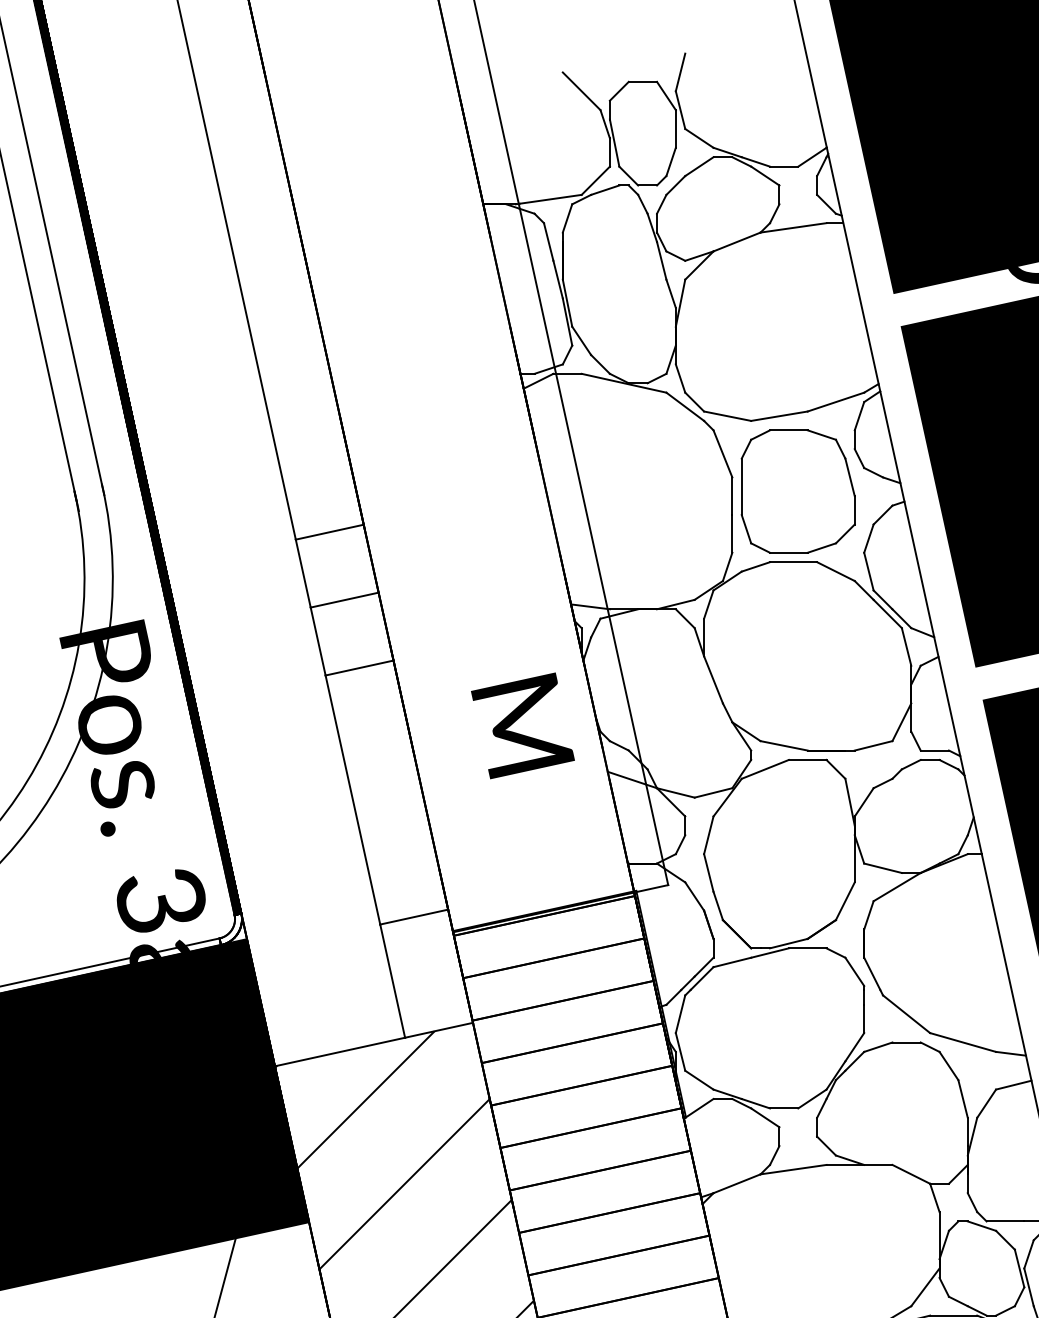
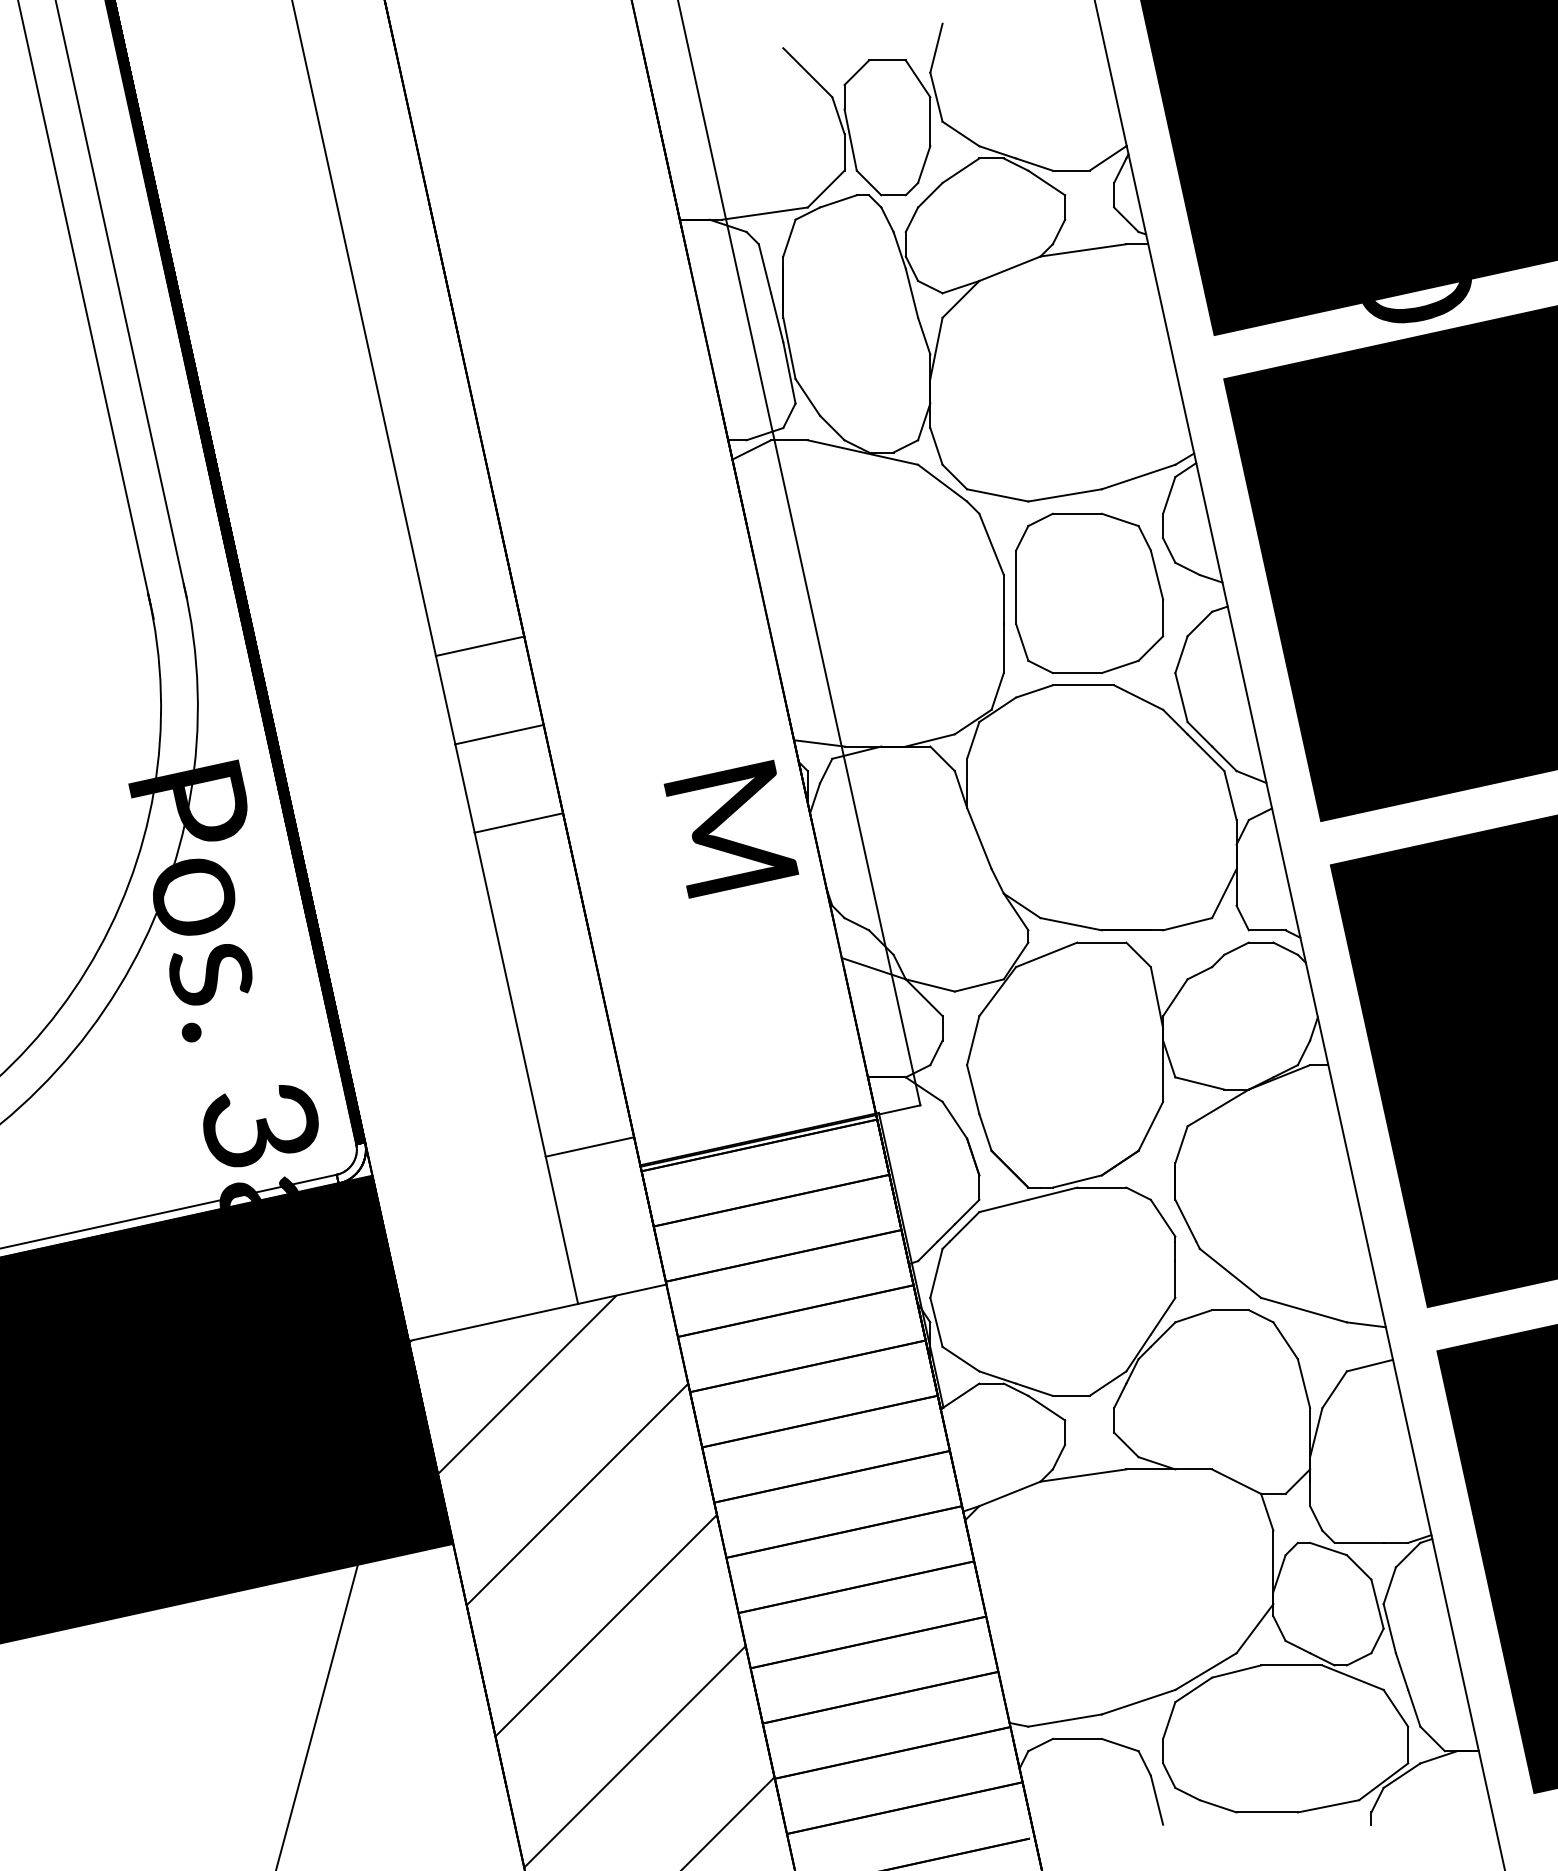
text: (523, 725) -> (731, 828), moved

